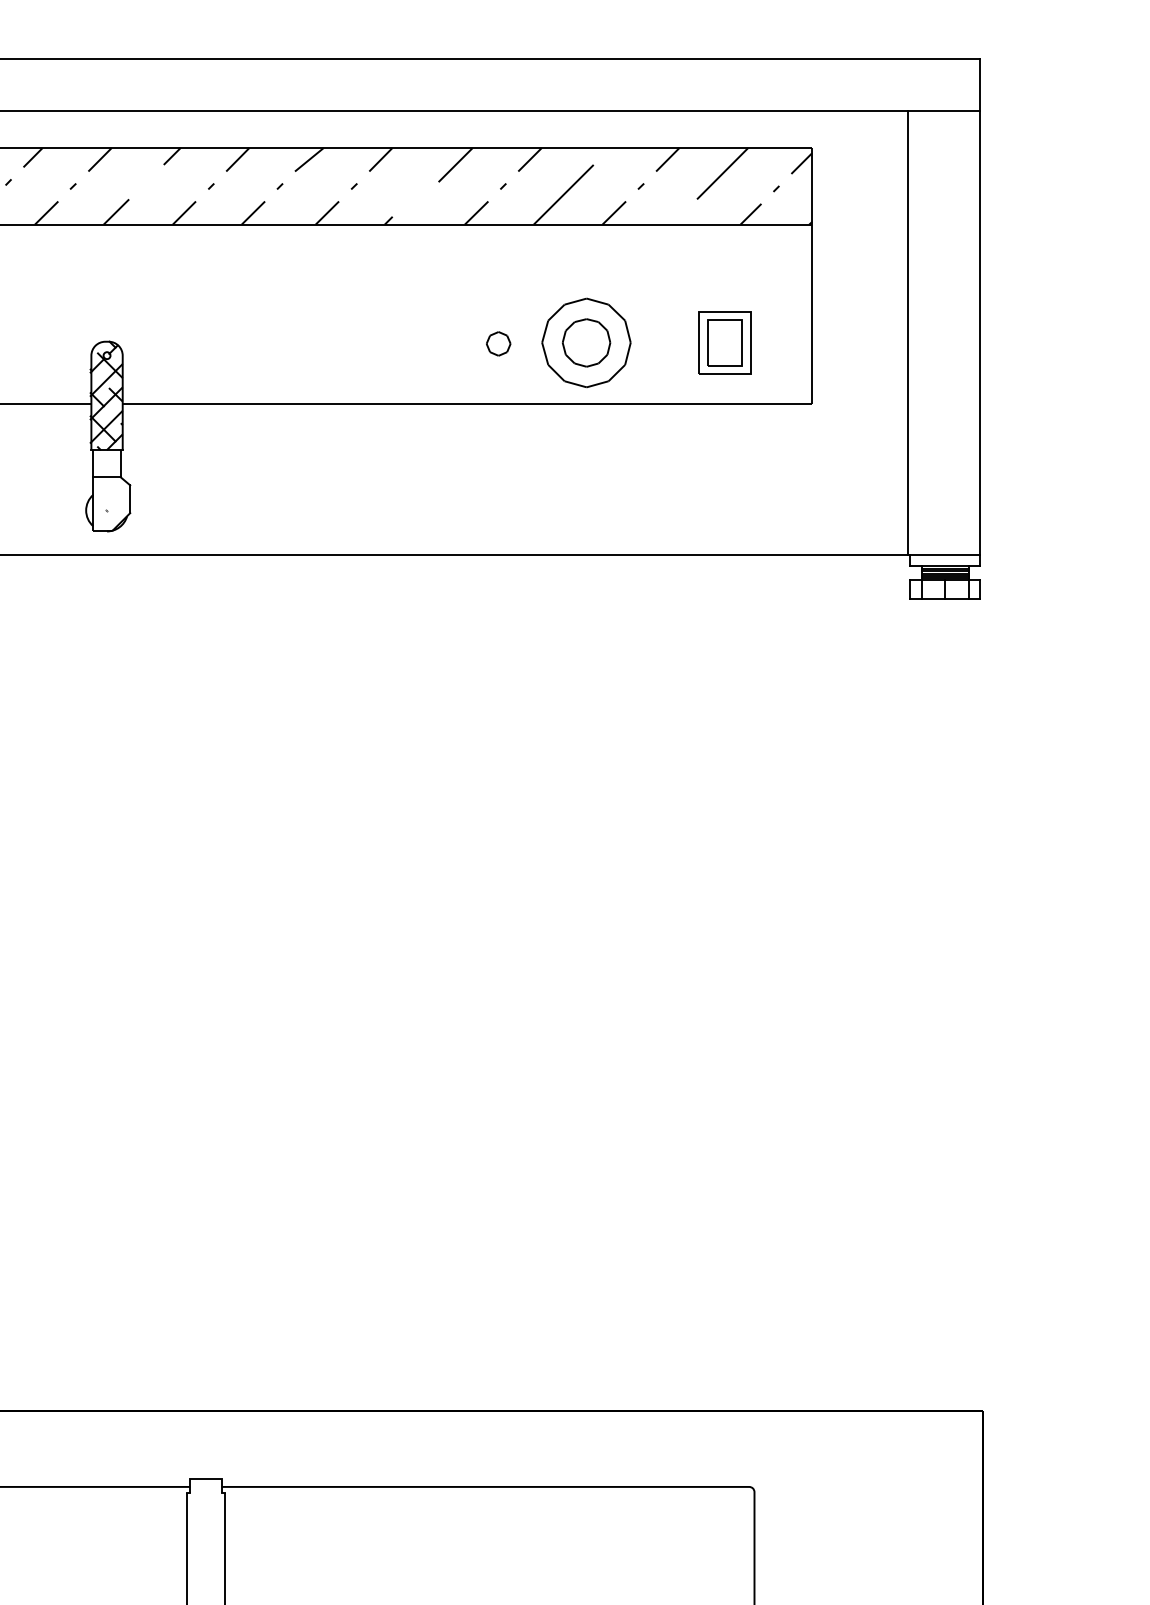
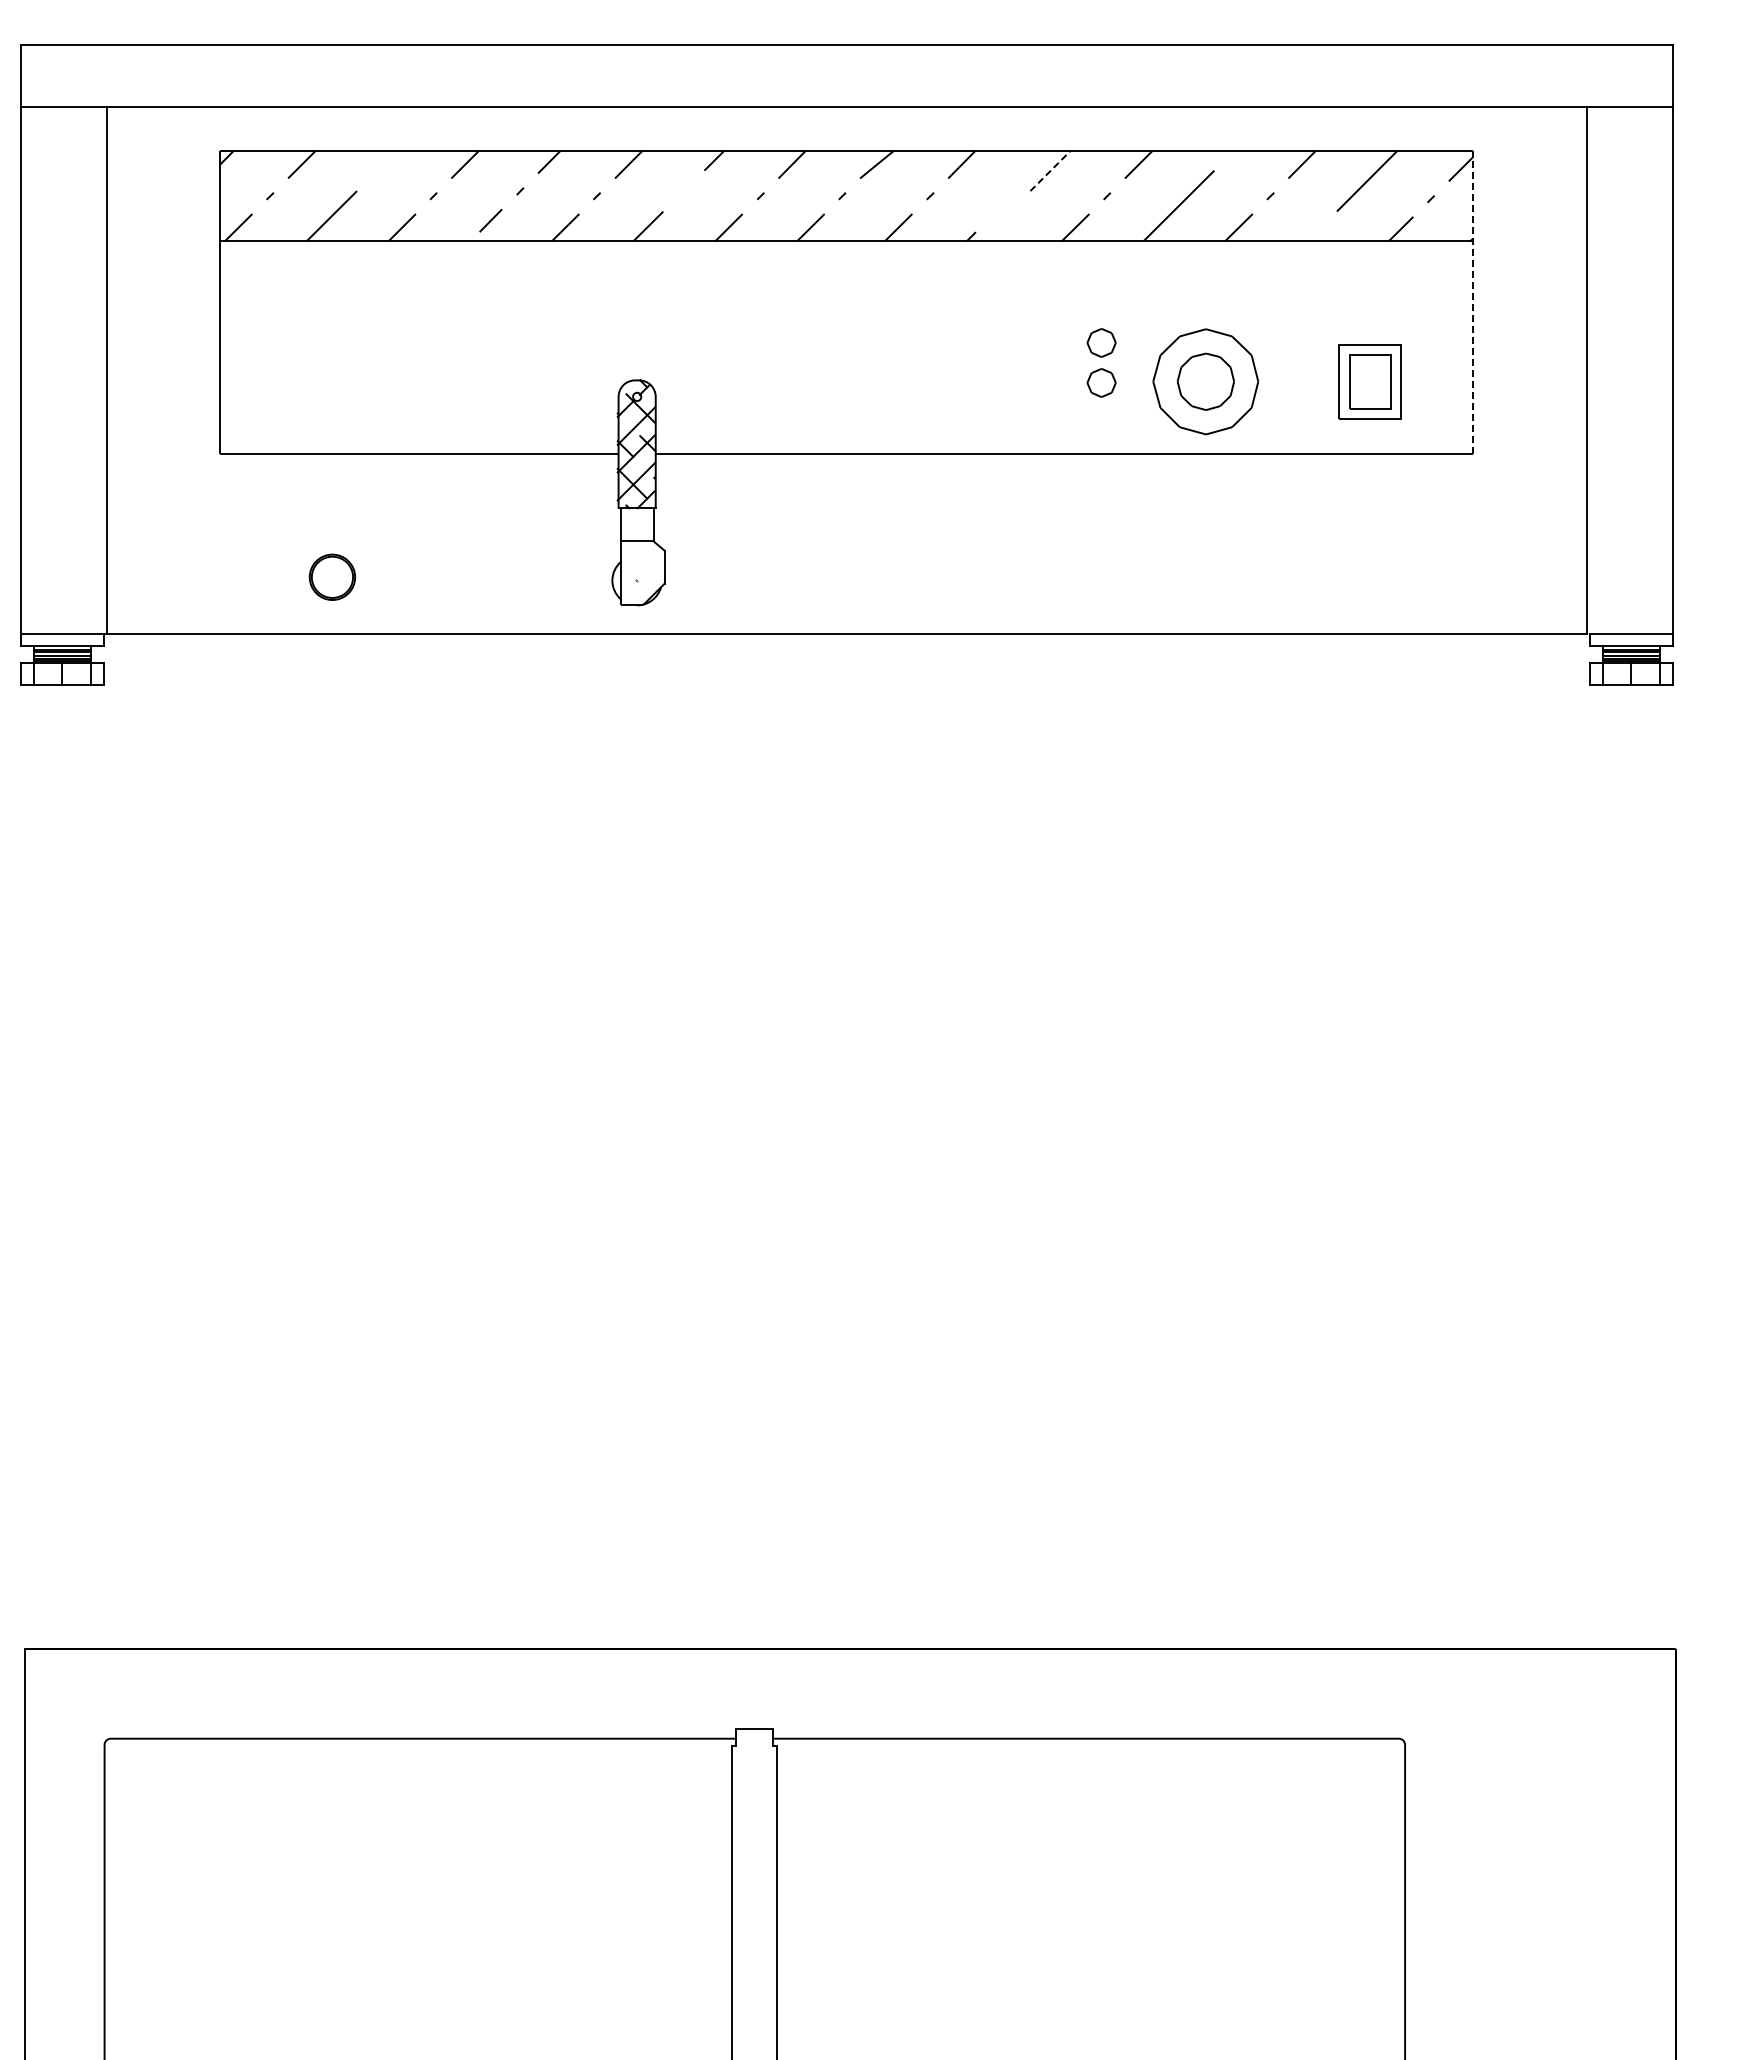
line: (455, 164) -> (1050, 170), solid -> dashed
line: (812, 276) -> (1473, 302), solid -> dashed
part: (498, 309) -> (1101, 342), added

